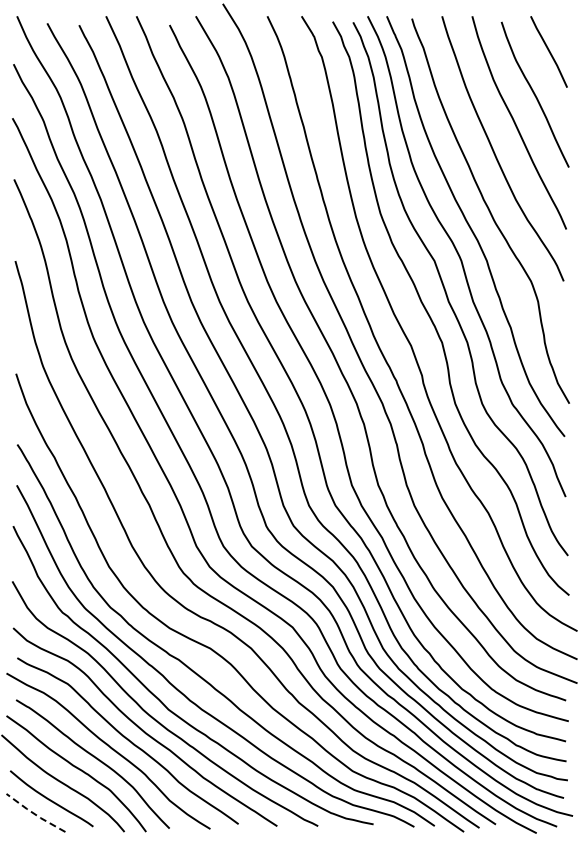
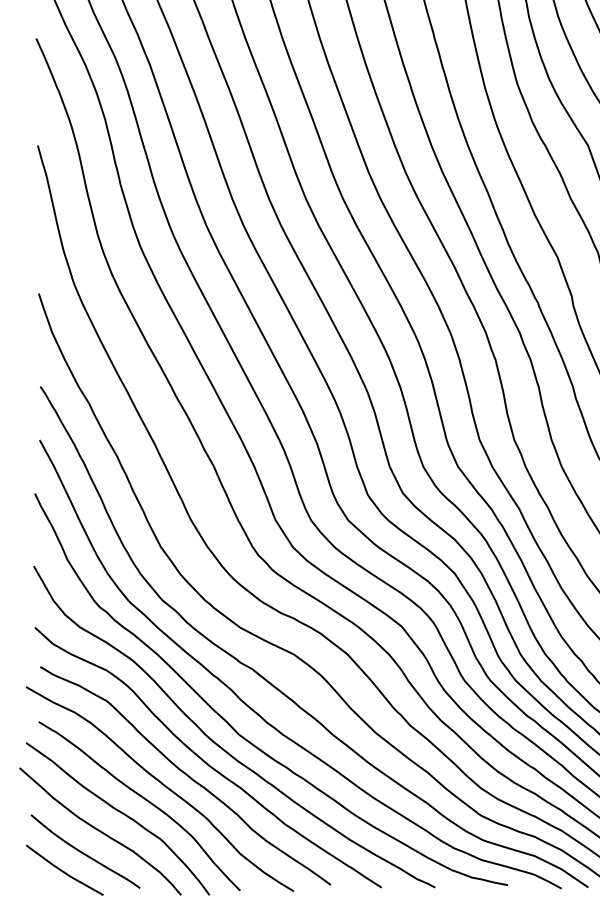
line: (35, 814) -> (64, 872), dashed -> solid

